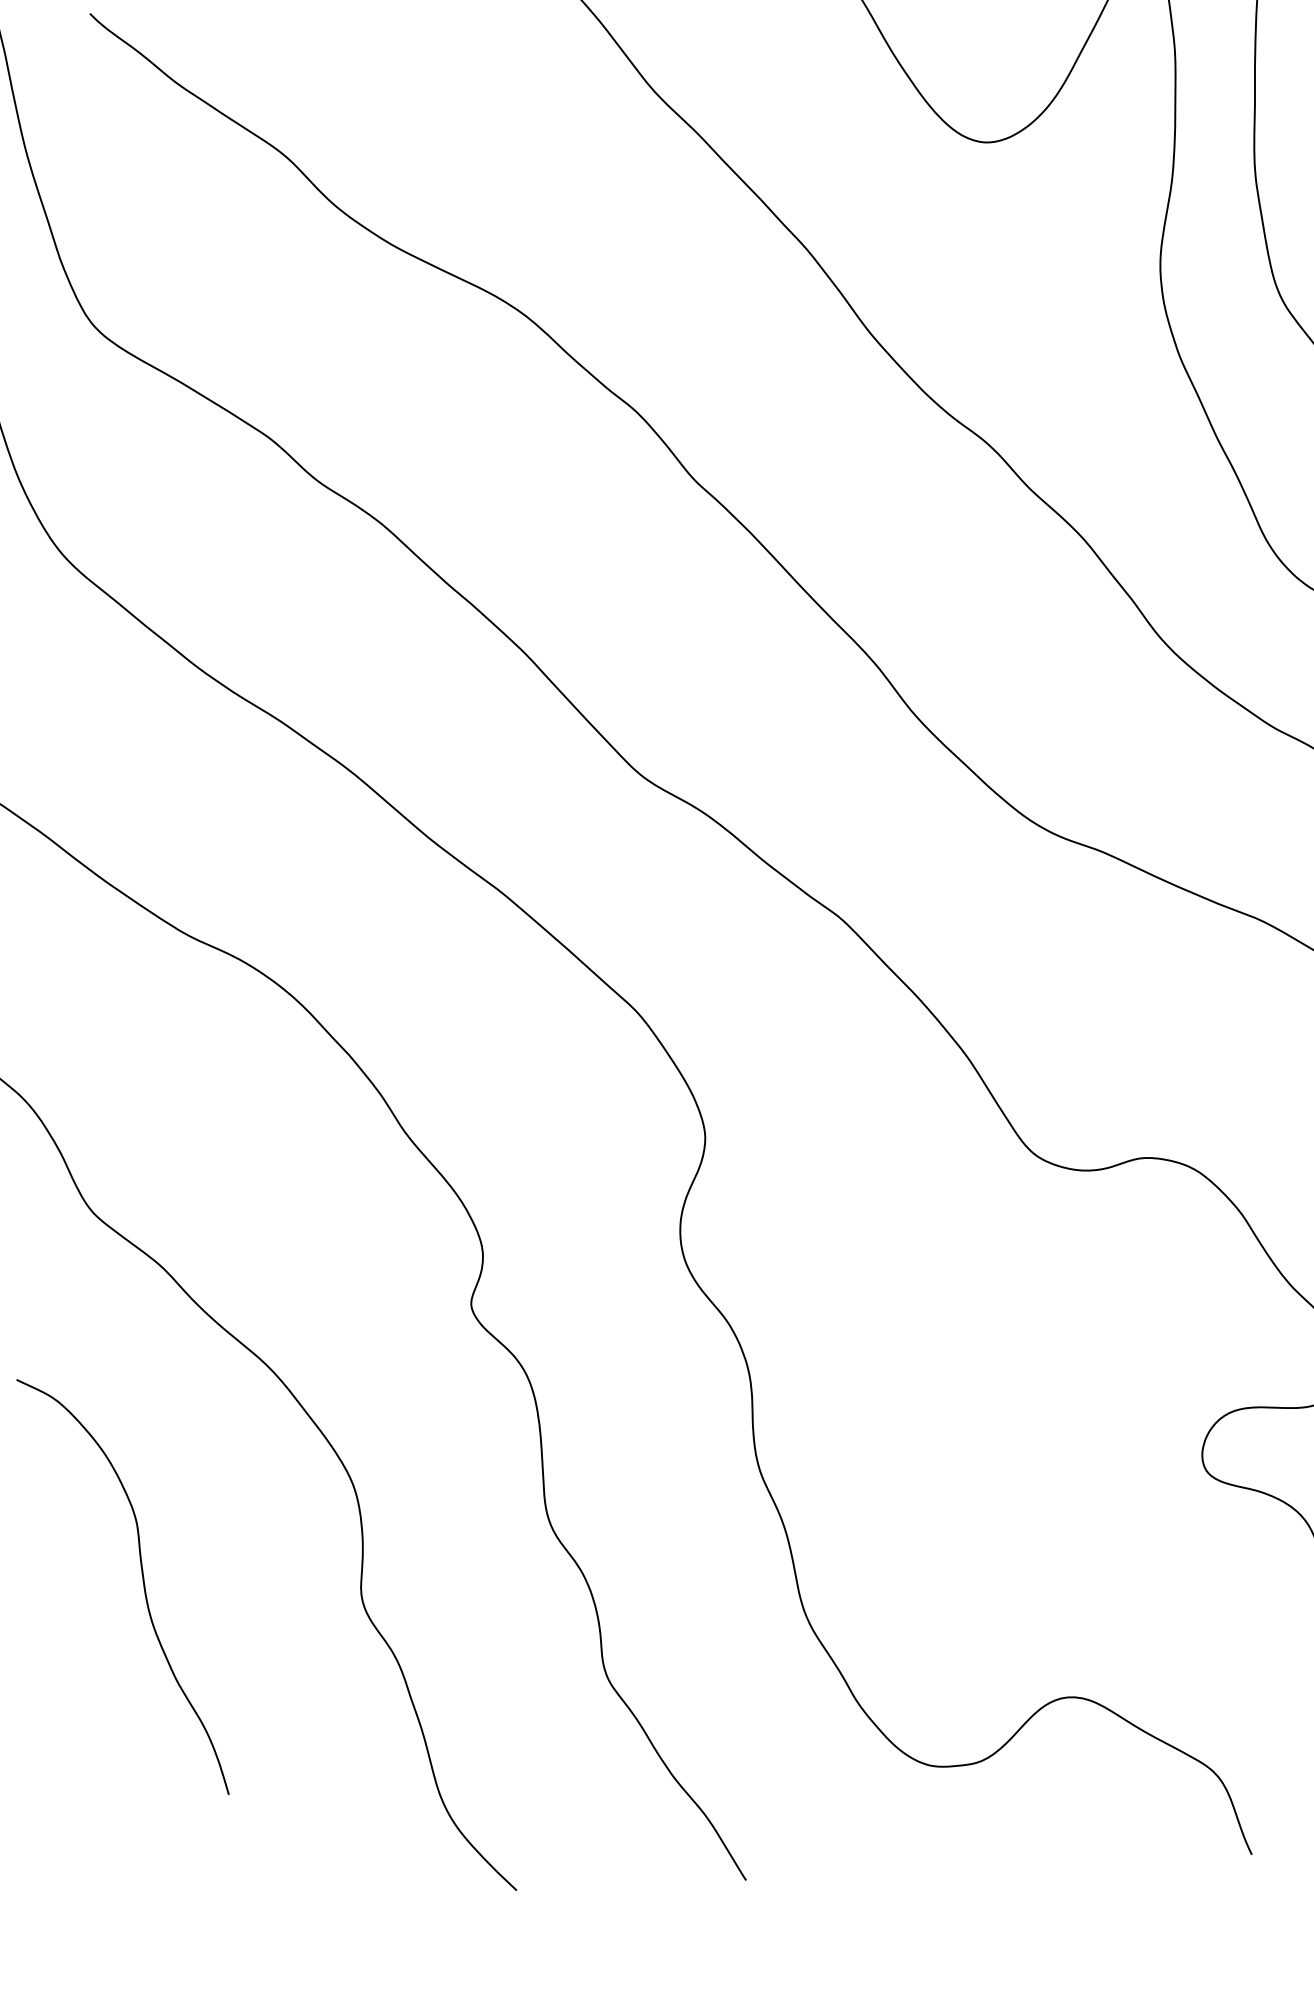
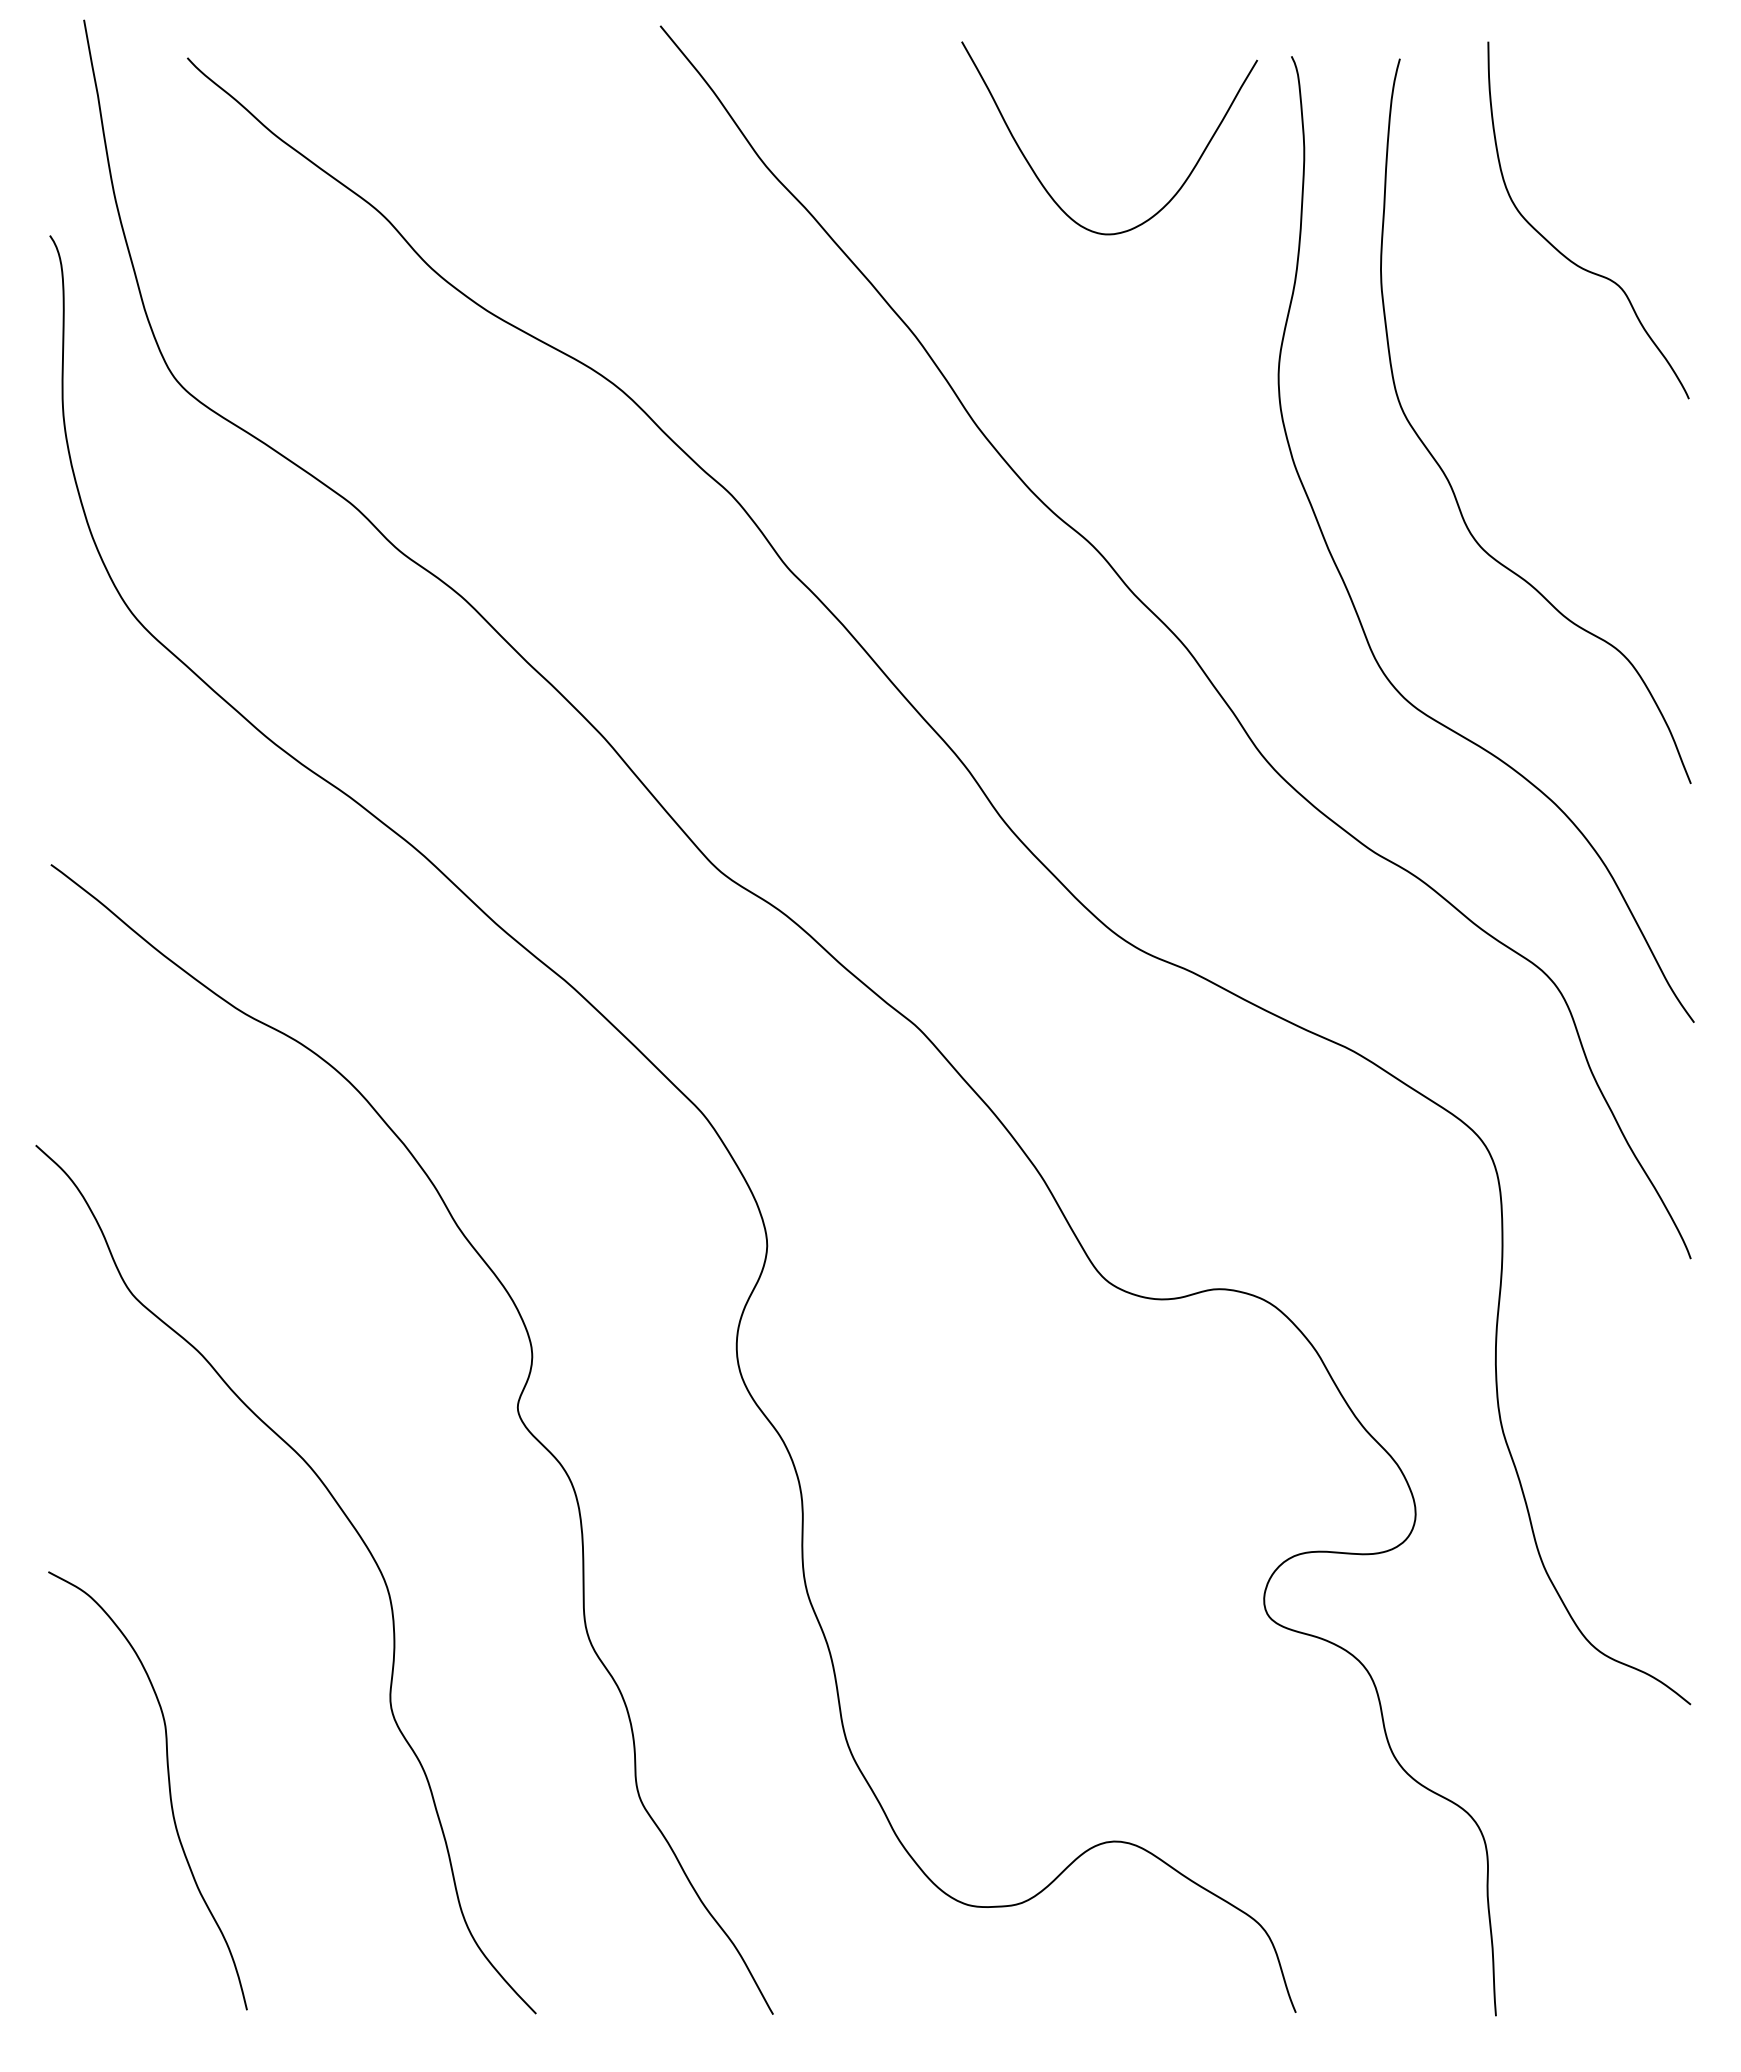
curve: (142, 1582) -> (168, 1787), moved

